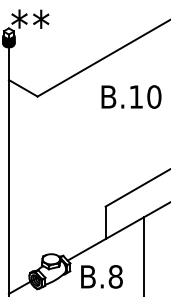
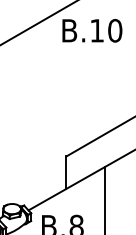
text: (131, 96) -> (92, 30), moved

